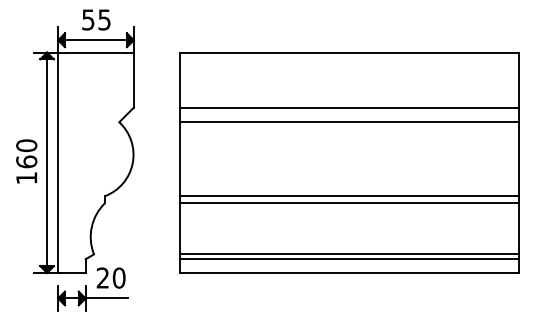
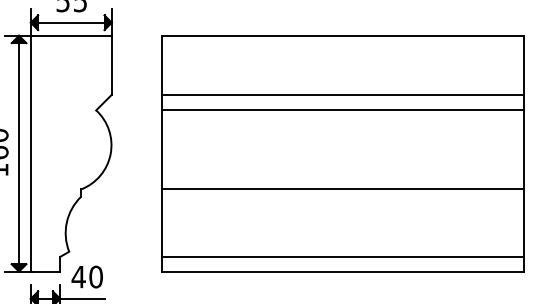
line: (349, 203) -> (342, 197), removed
line: (349, 254) -> (342, 251), removed
text: (102, 277) -> (78, 276), 20 -> 40

